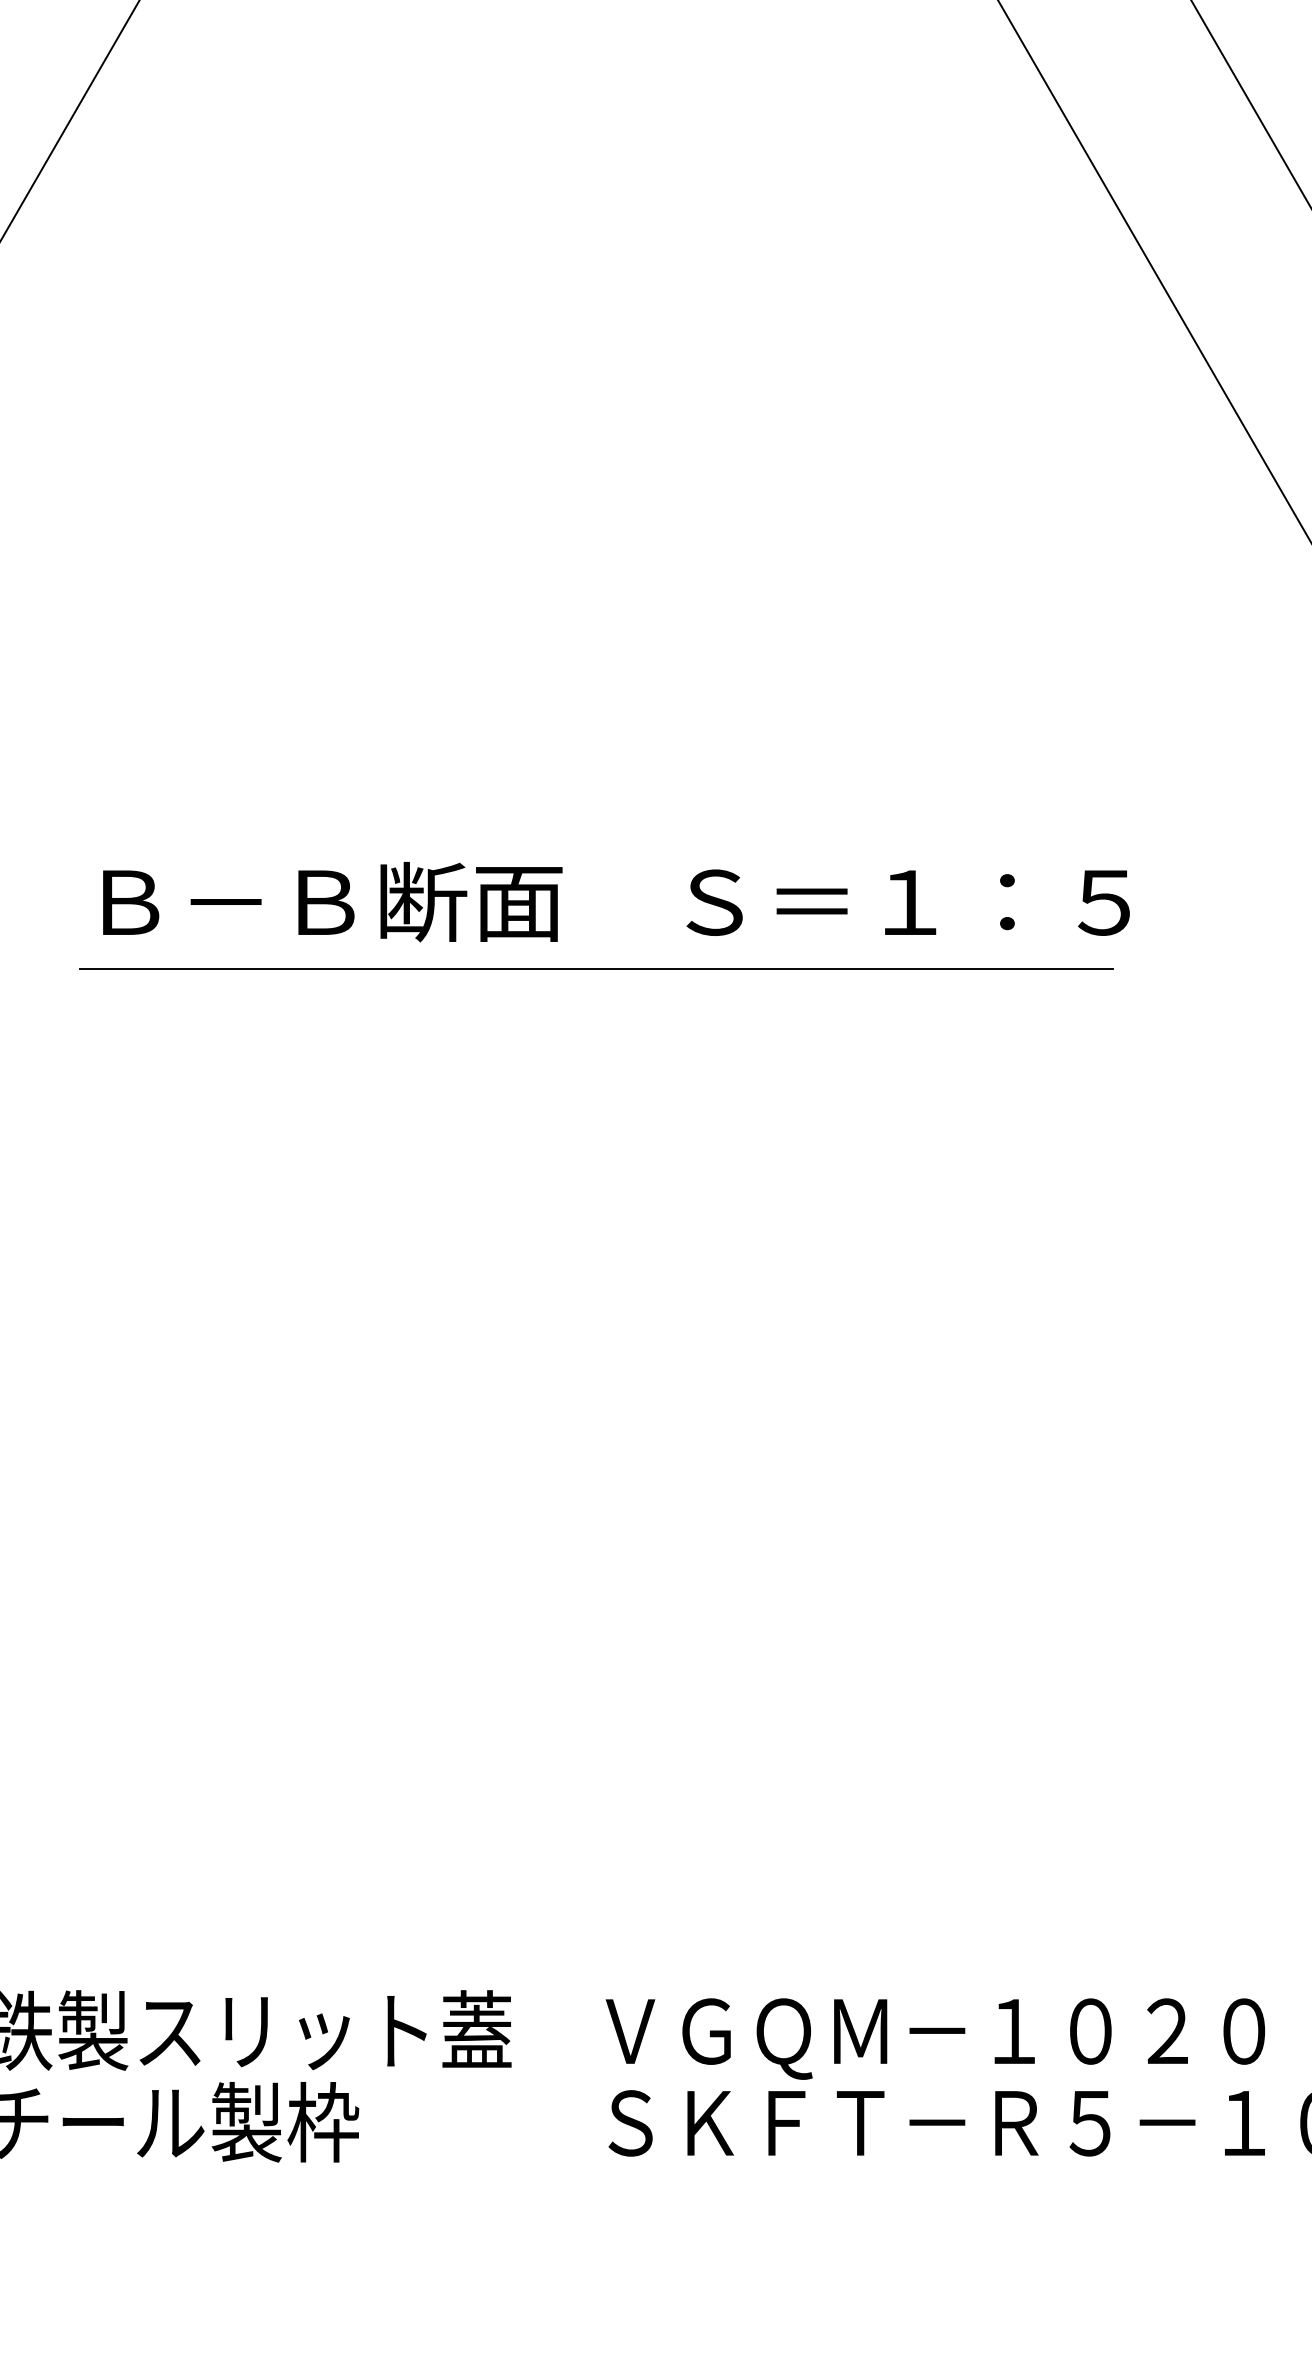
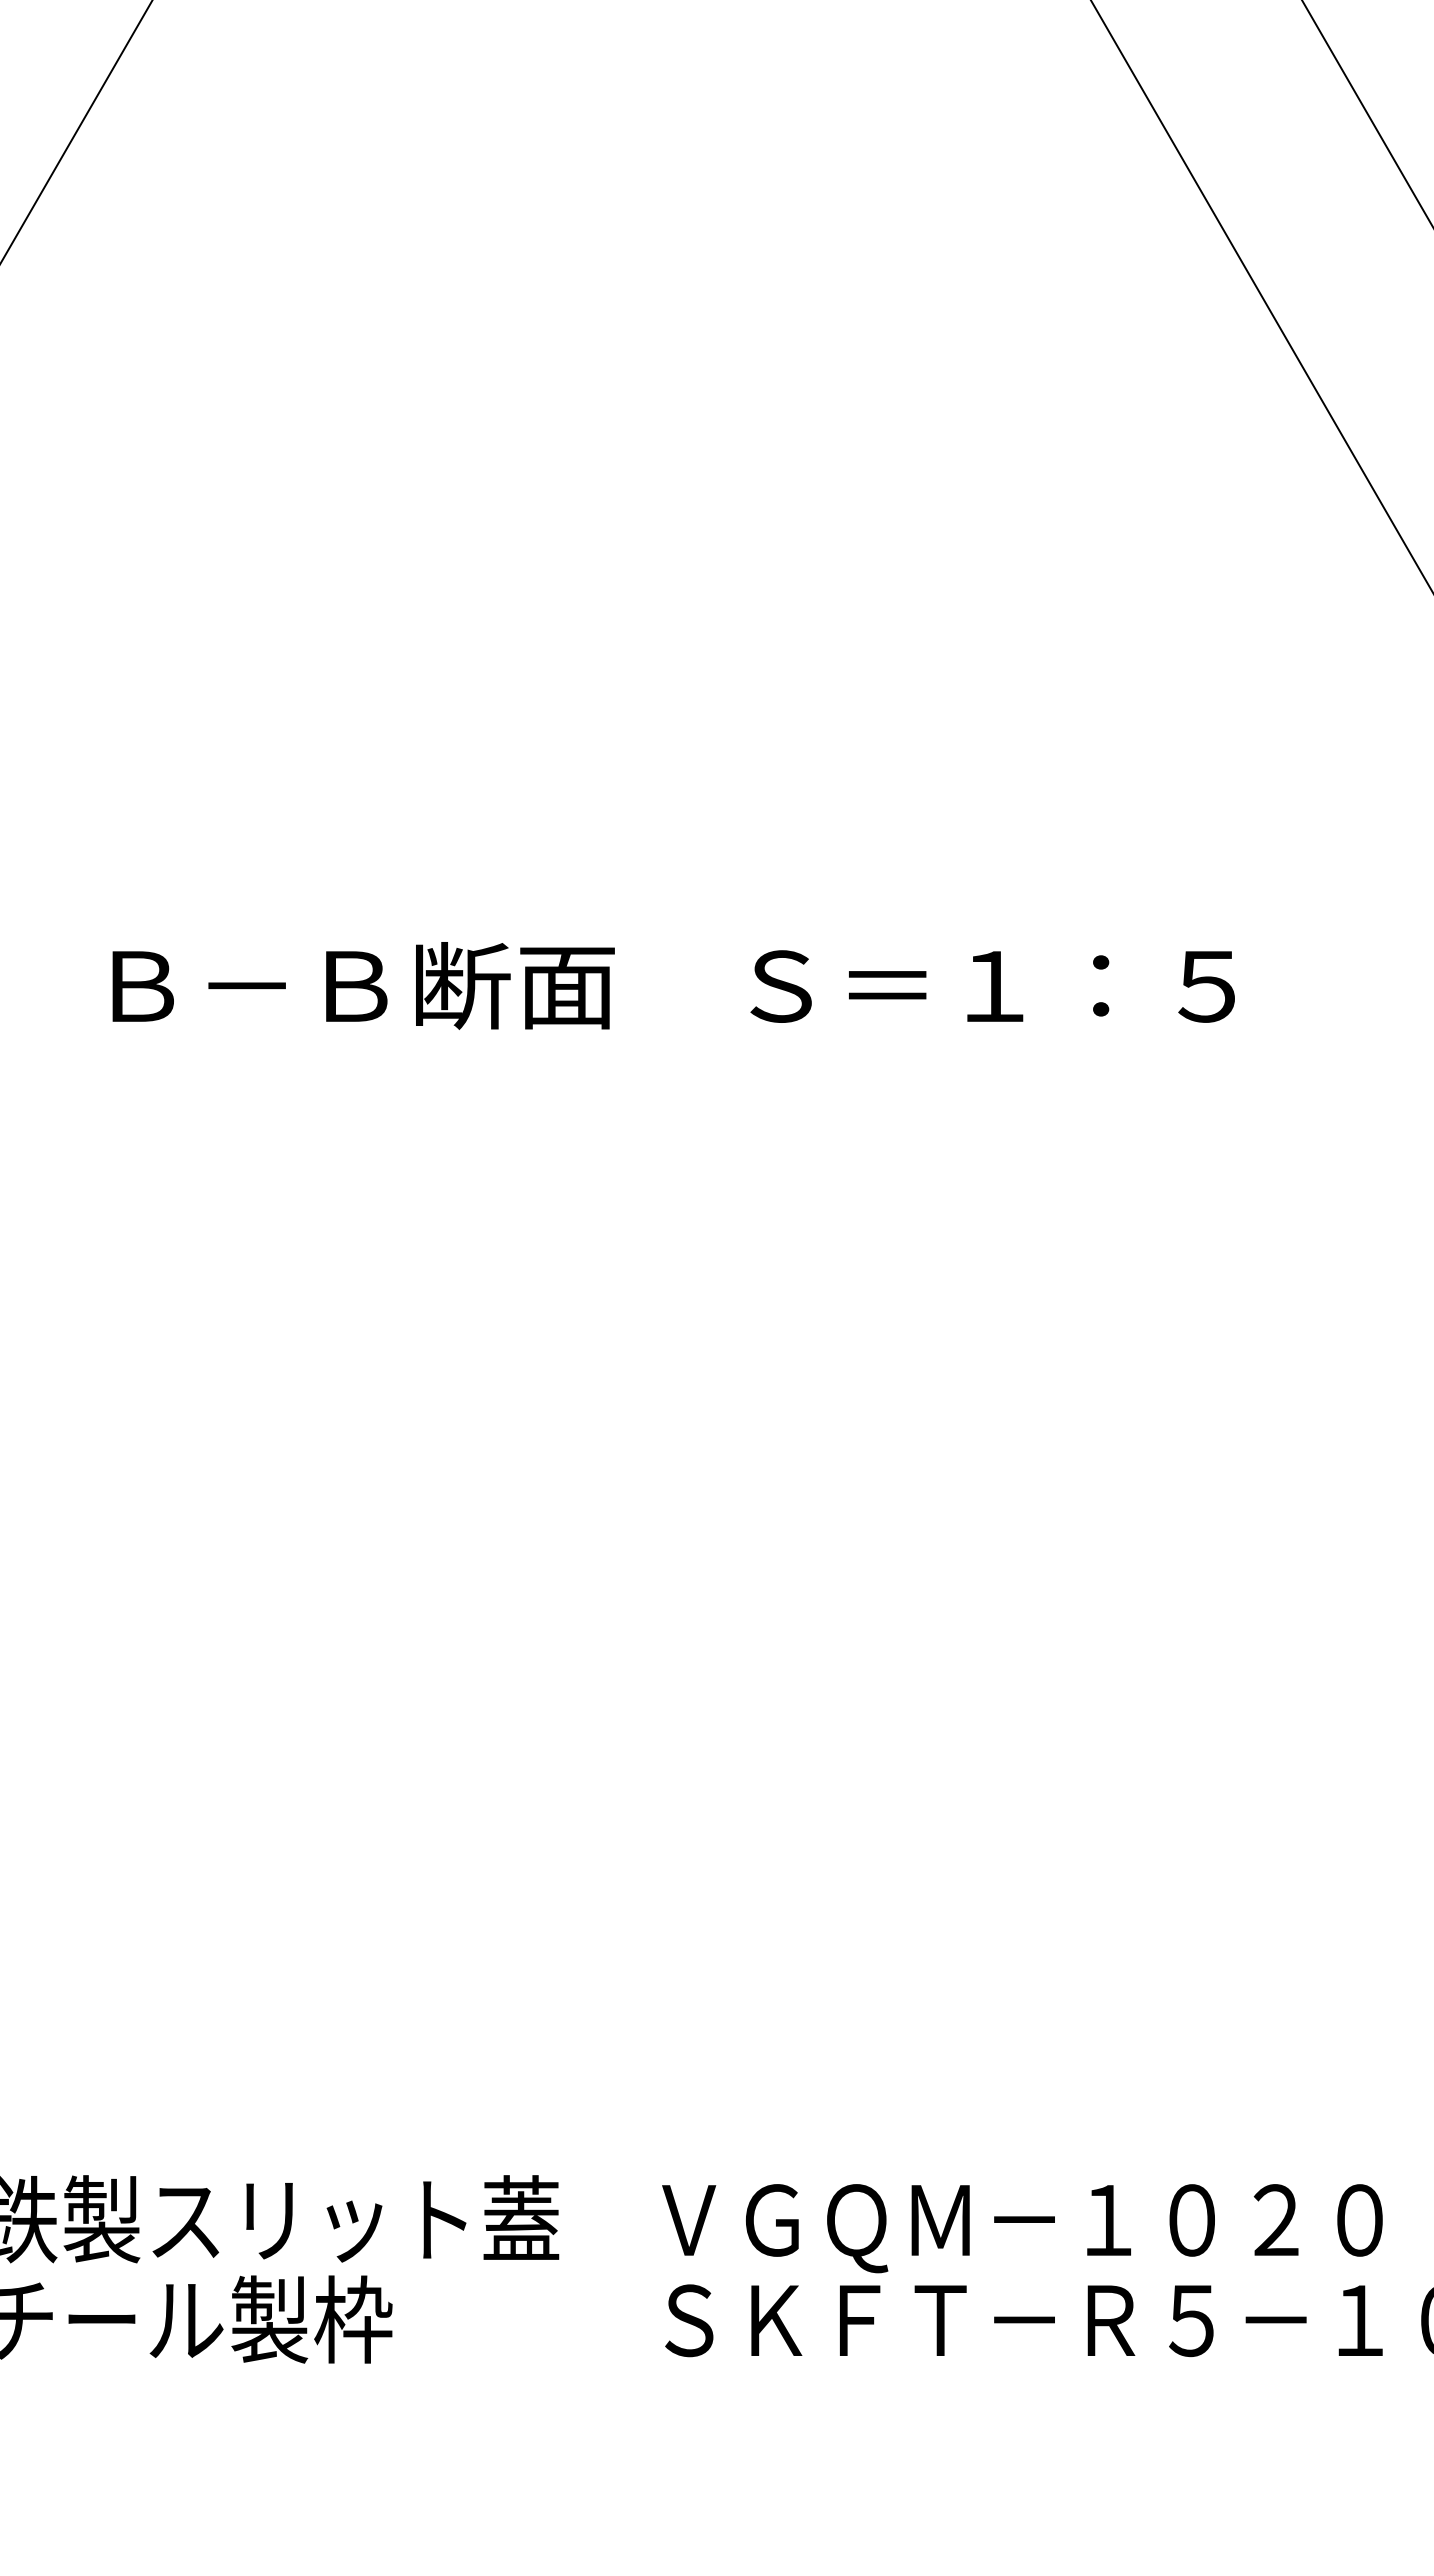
line: (596, 968) -> (651, 1058), removed

